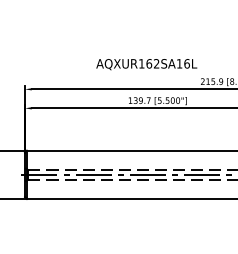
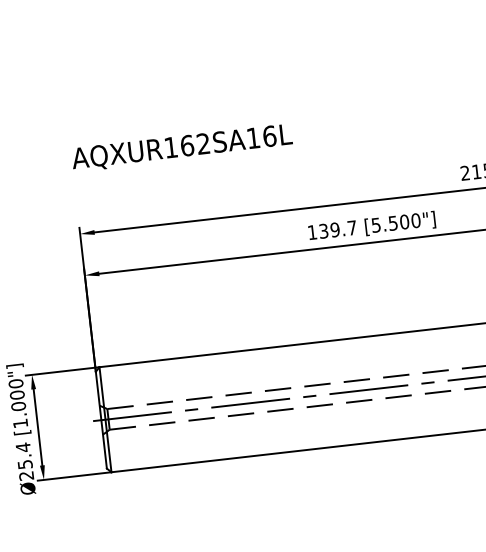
text: (146, 64) -> (181, 147), moved

